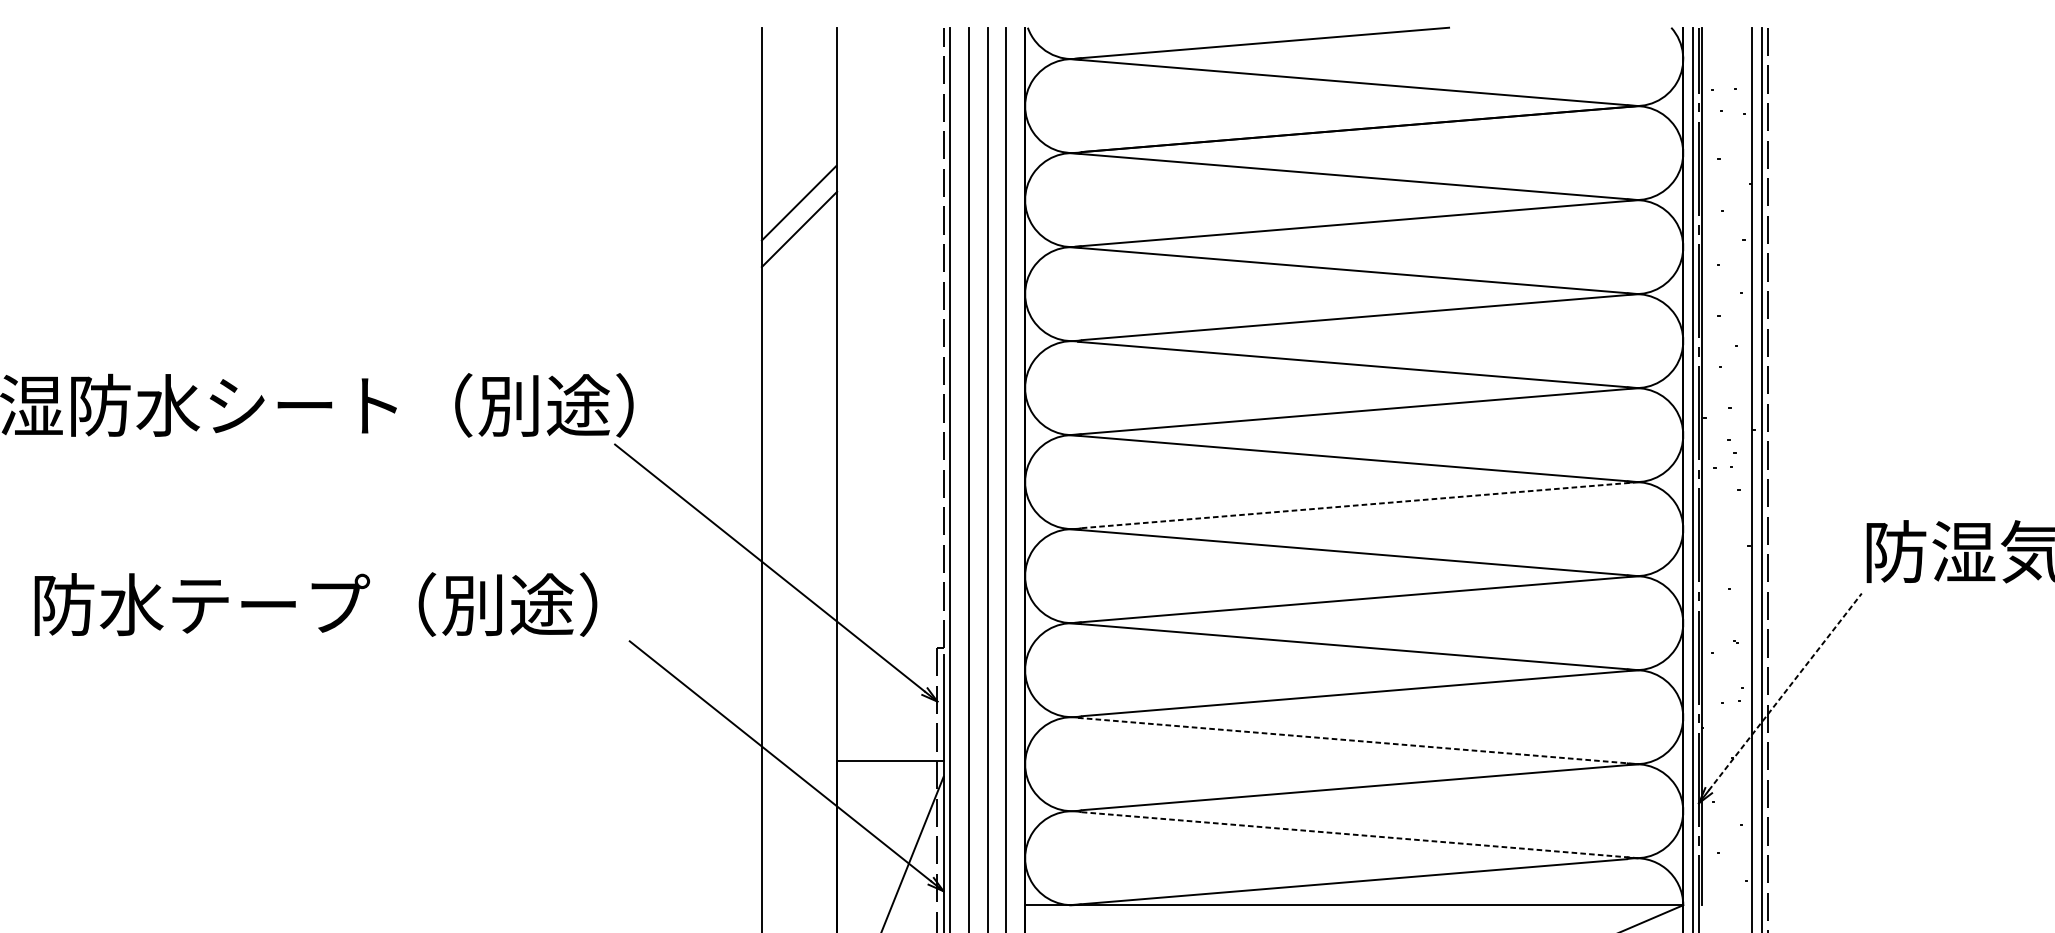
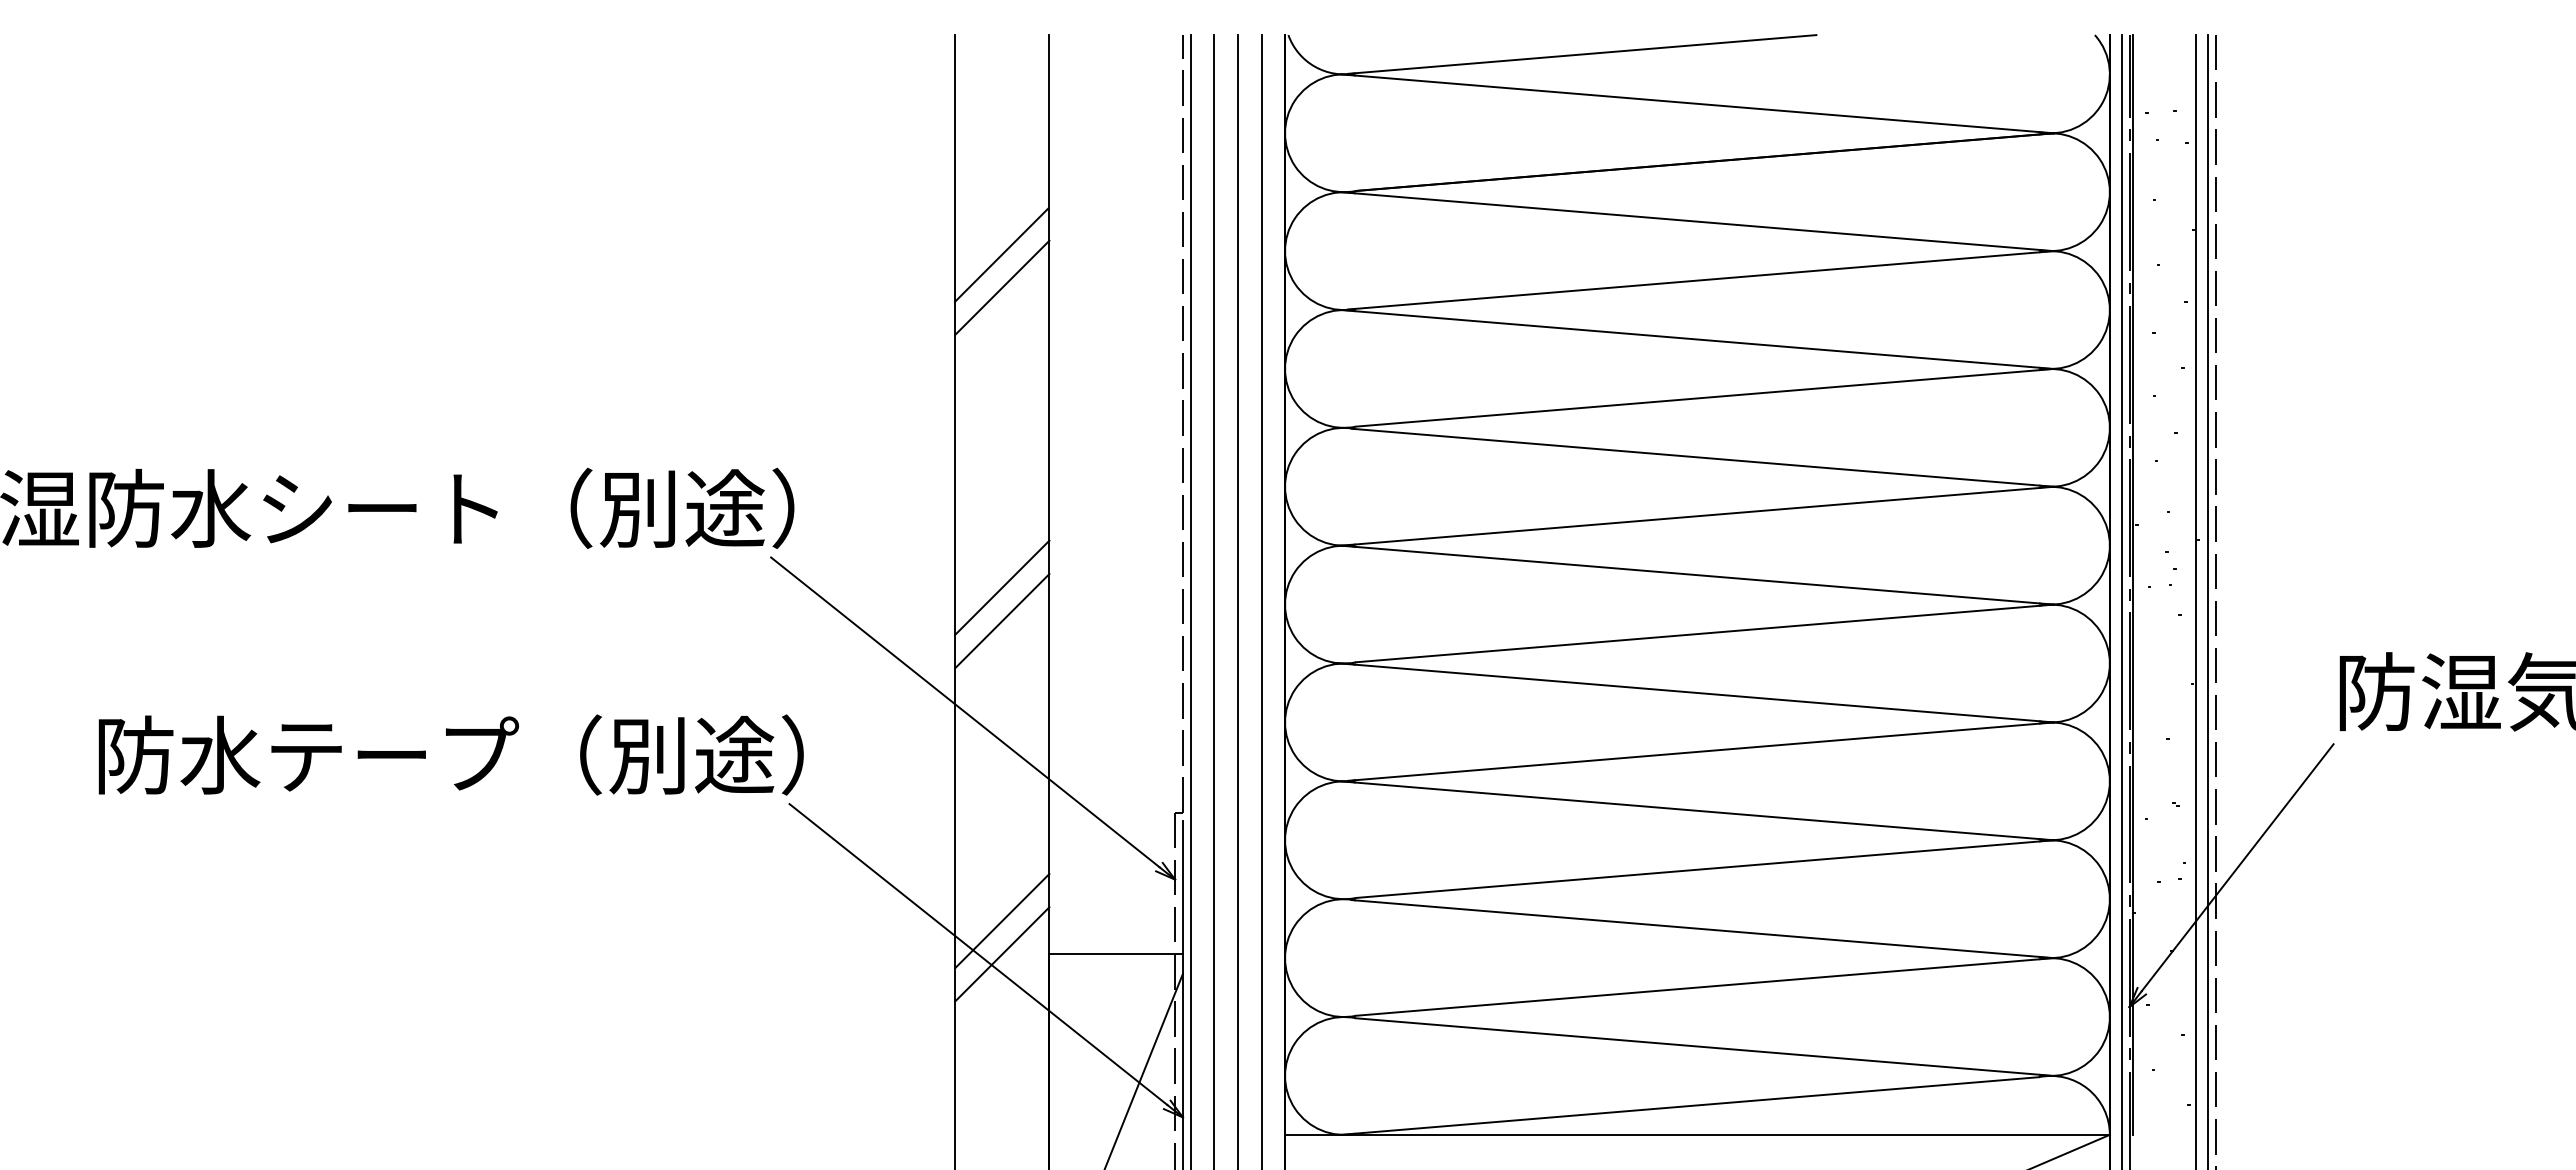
line: (799, 468) -> (1002, 587), added
line: (799, 495) -> (1002, 621), added
line: (1360, 505) -> (1705, 633), dashed -> solid
text: (315, 604) -> (450, 754), moved
line: (1785, 691) -> (2237, 867), dashed -> solid
line: (799, 734) -> (1002, 920), added
line: (1359, 741) -> (1703, 929), dashed -> solid
line: (799, 761) -> (1002, 954), added
line: (1360, 835) -> (1705, 1047), dashed -> solid

